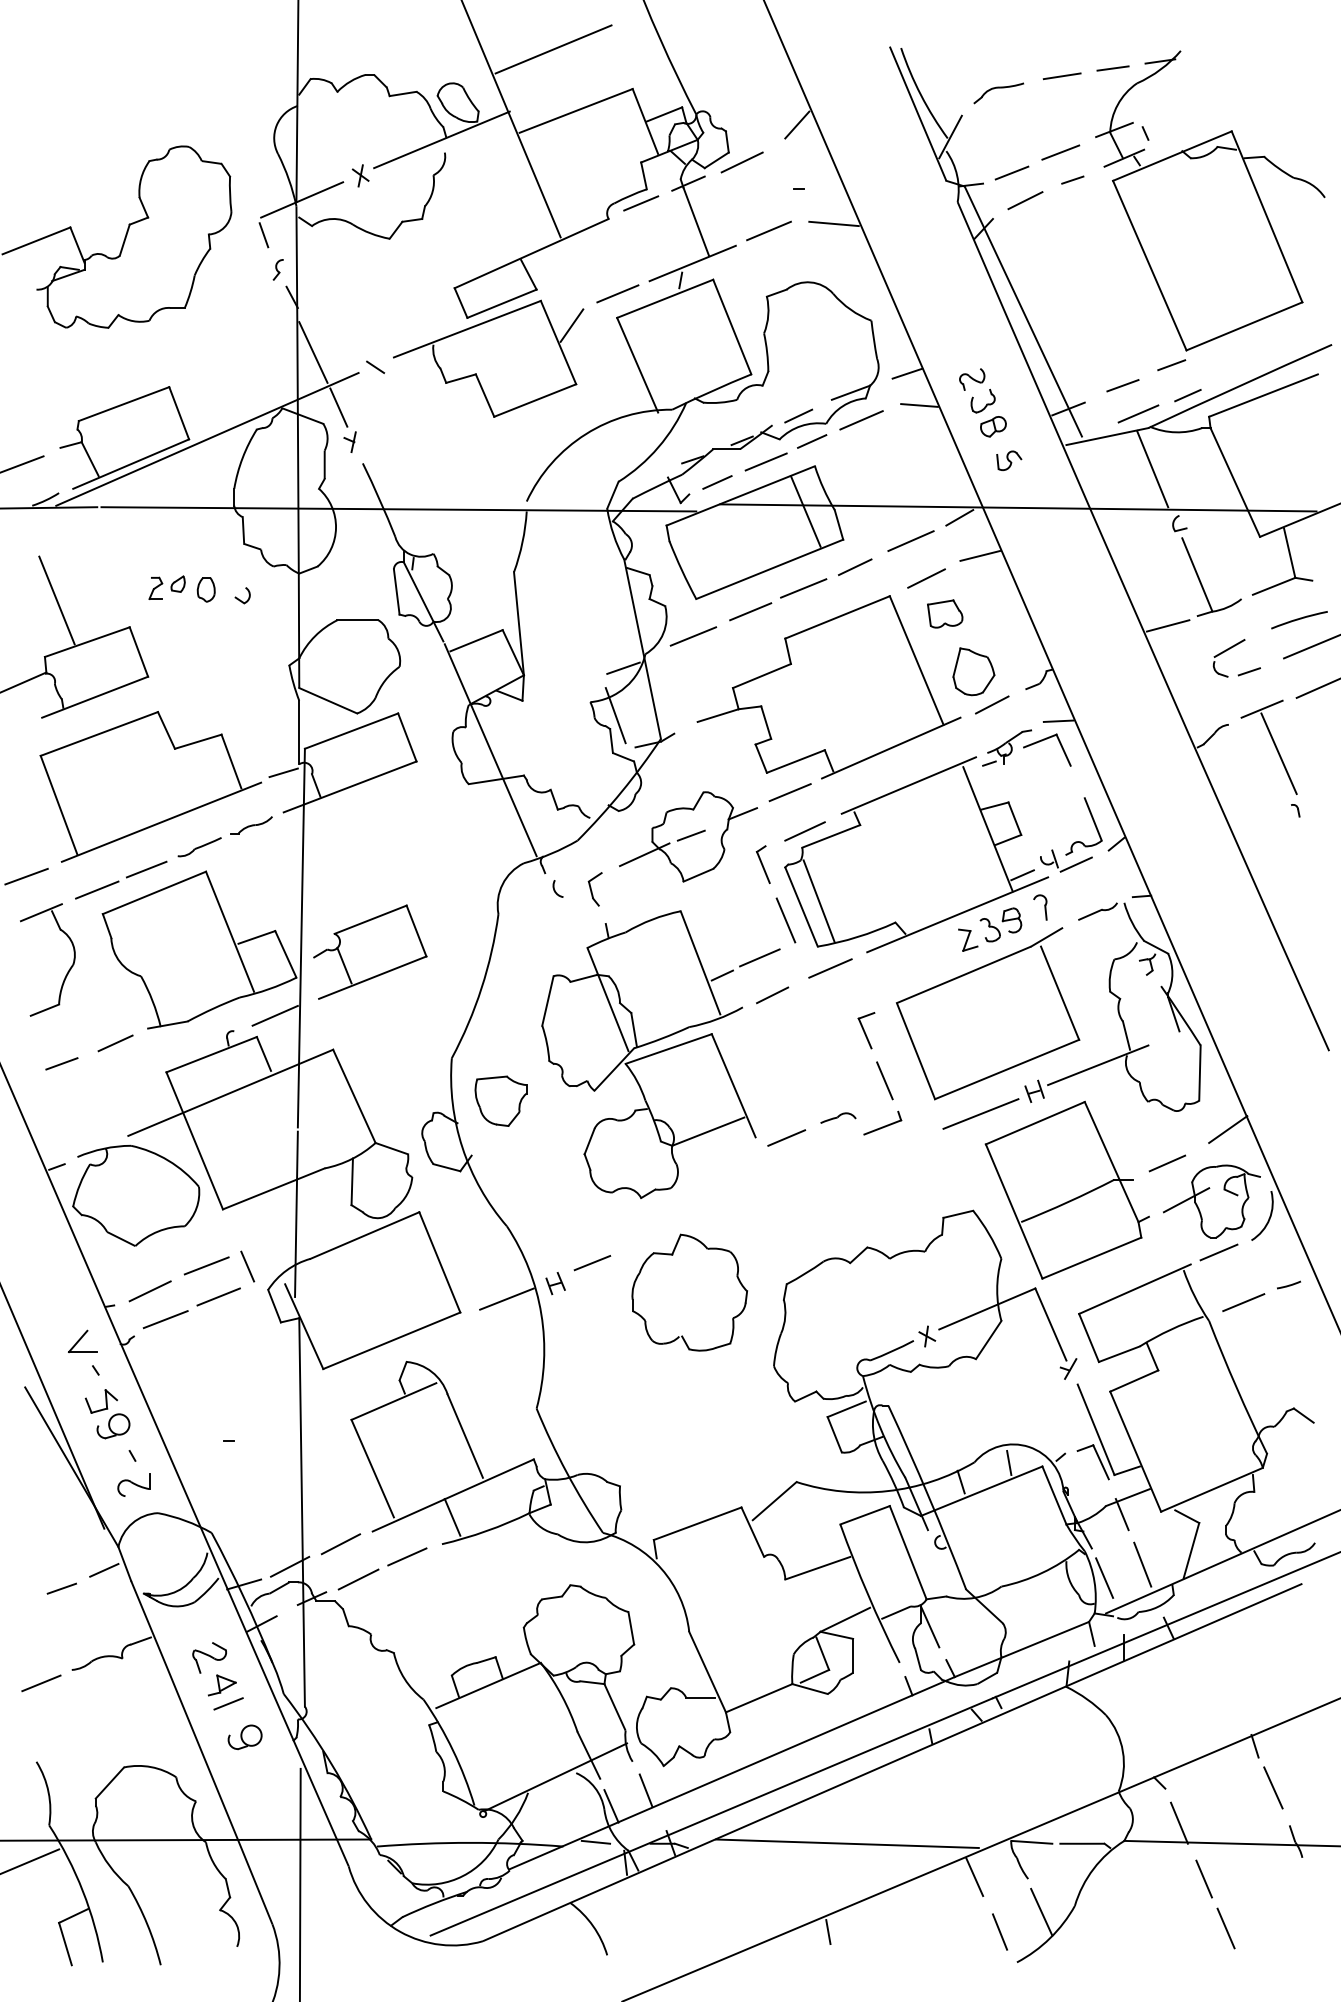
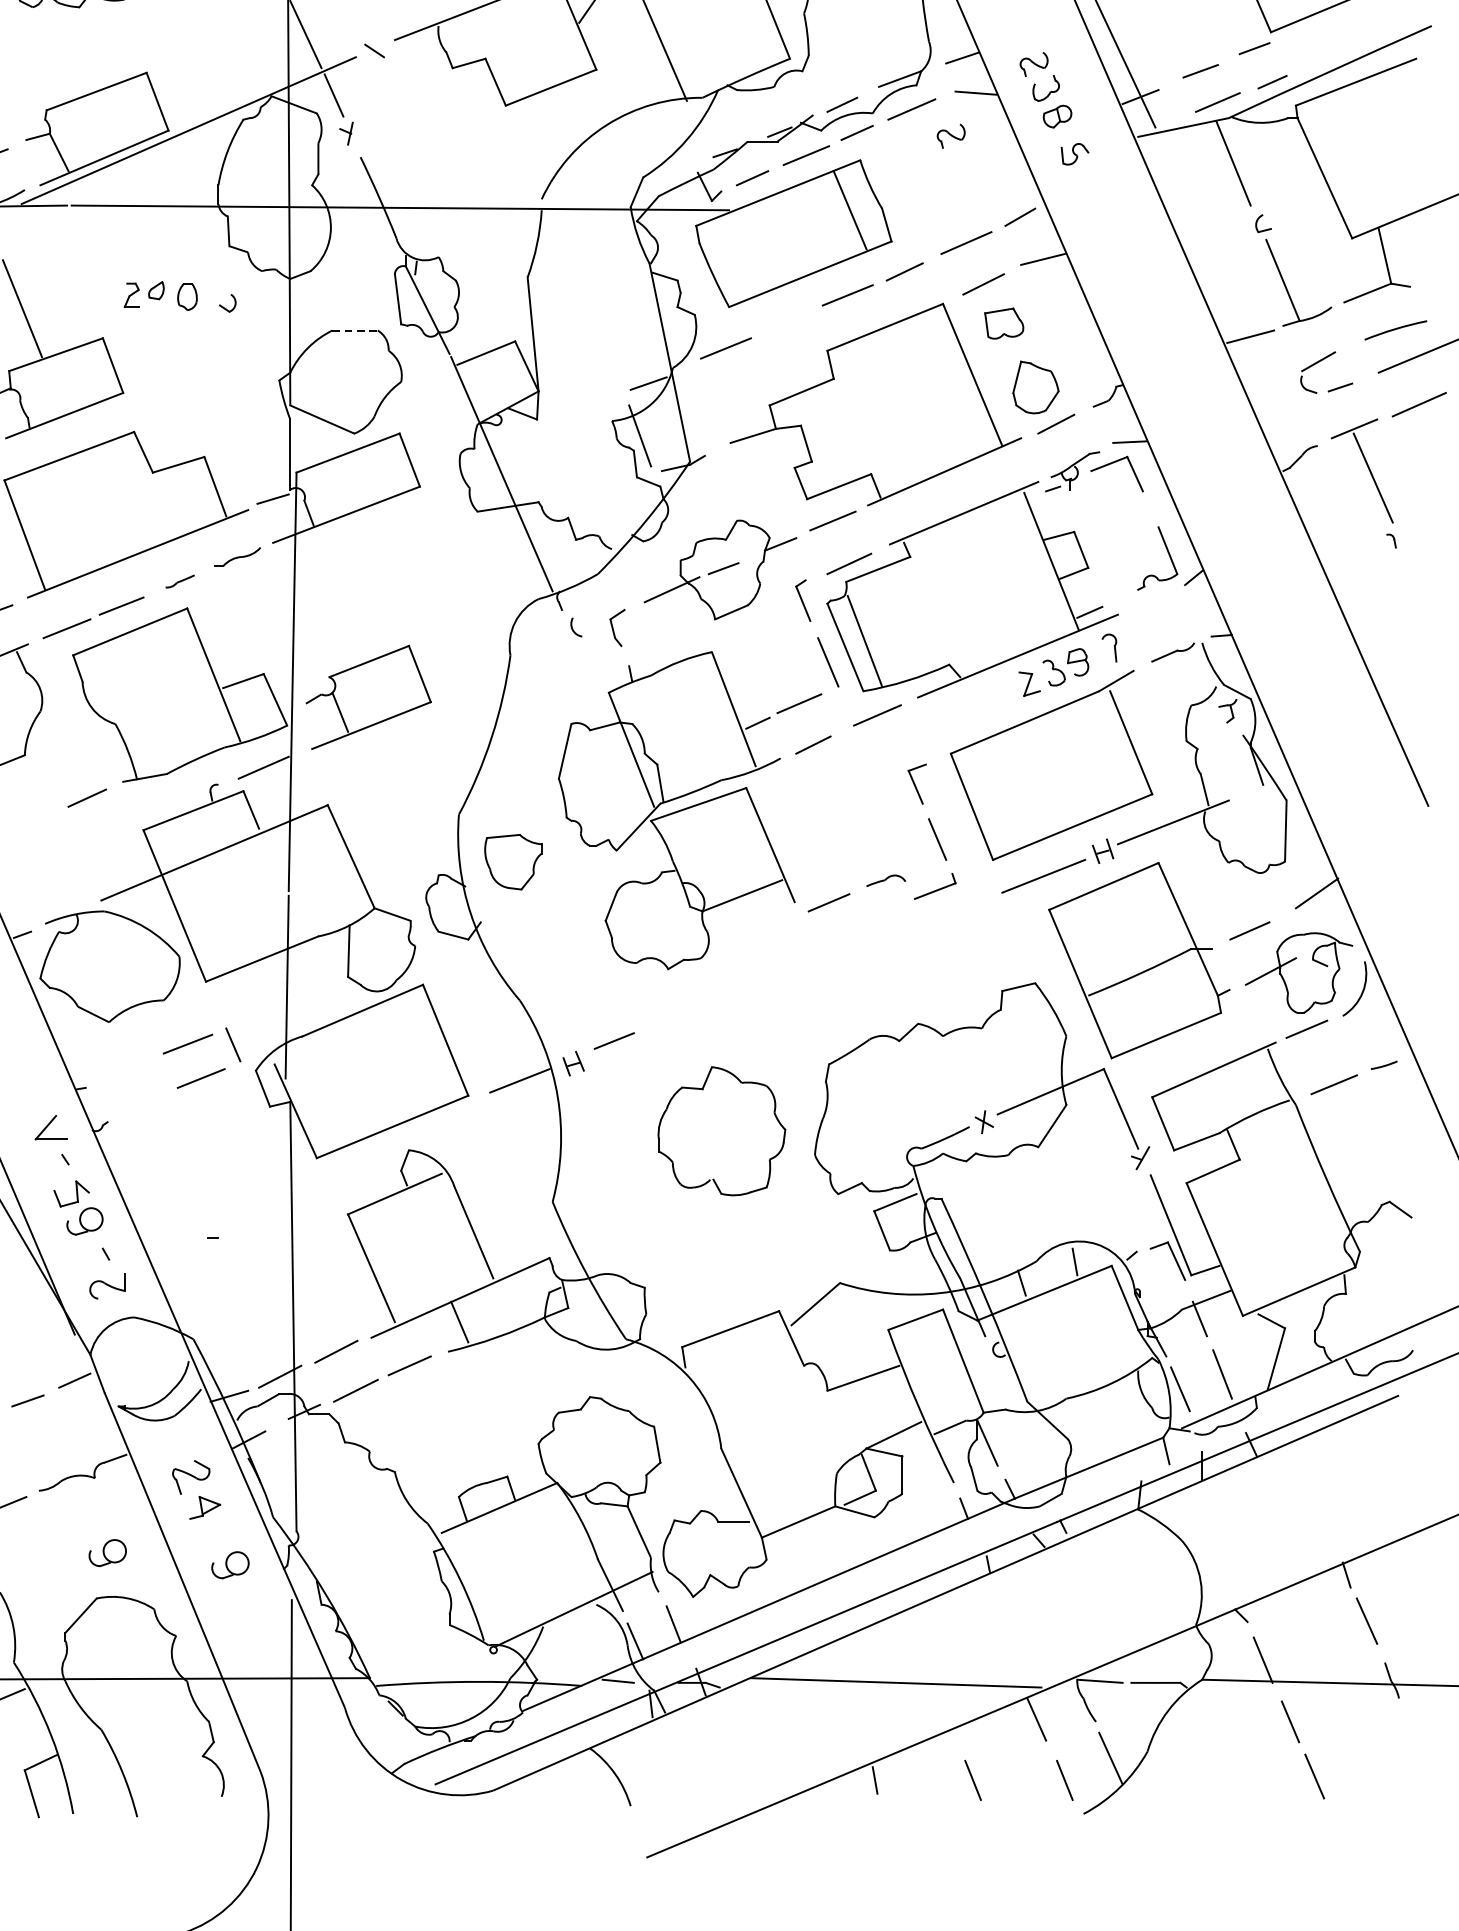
part: (897, 444) -> (951, 136), added
line: (1018, 507) -> (1085, 205), removed
line: (750, 611) -> (789, 320), removed
line: (358, 620) -> (355, 330), solid -> dashed
part: (199, 847) -> (180, 581), size x0.6
part: (1069, 866) -> (1141, 602), removed
line: (61, 1063) -> (27, 820), removed
part: (673, 1255) -> (703, 1090), moved
line: (149, 1291) -> (124, 1072), removed
line: (165, 1319) -> (142, 1103), removed
line: (228, 1703) -> (212, 1527), removed
part: (133, 1726) -> (107, 1553), added
line: (916, 1931) -> (972, 1779), added

